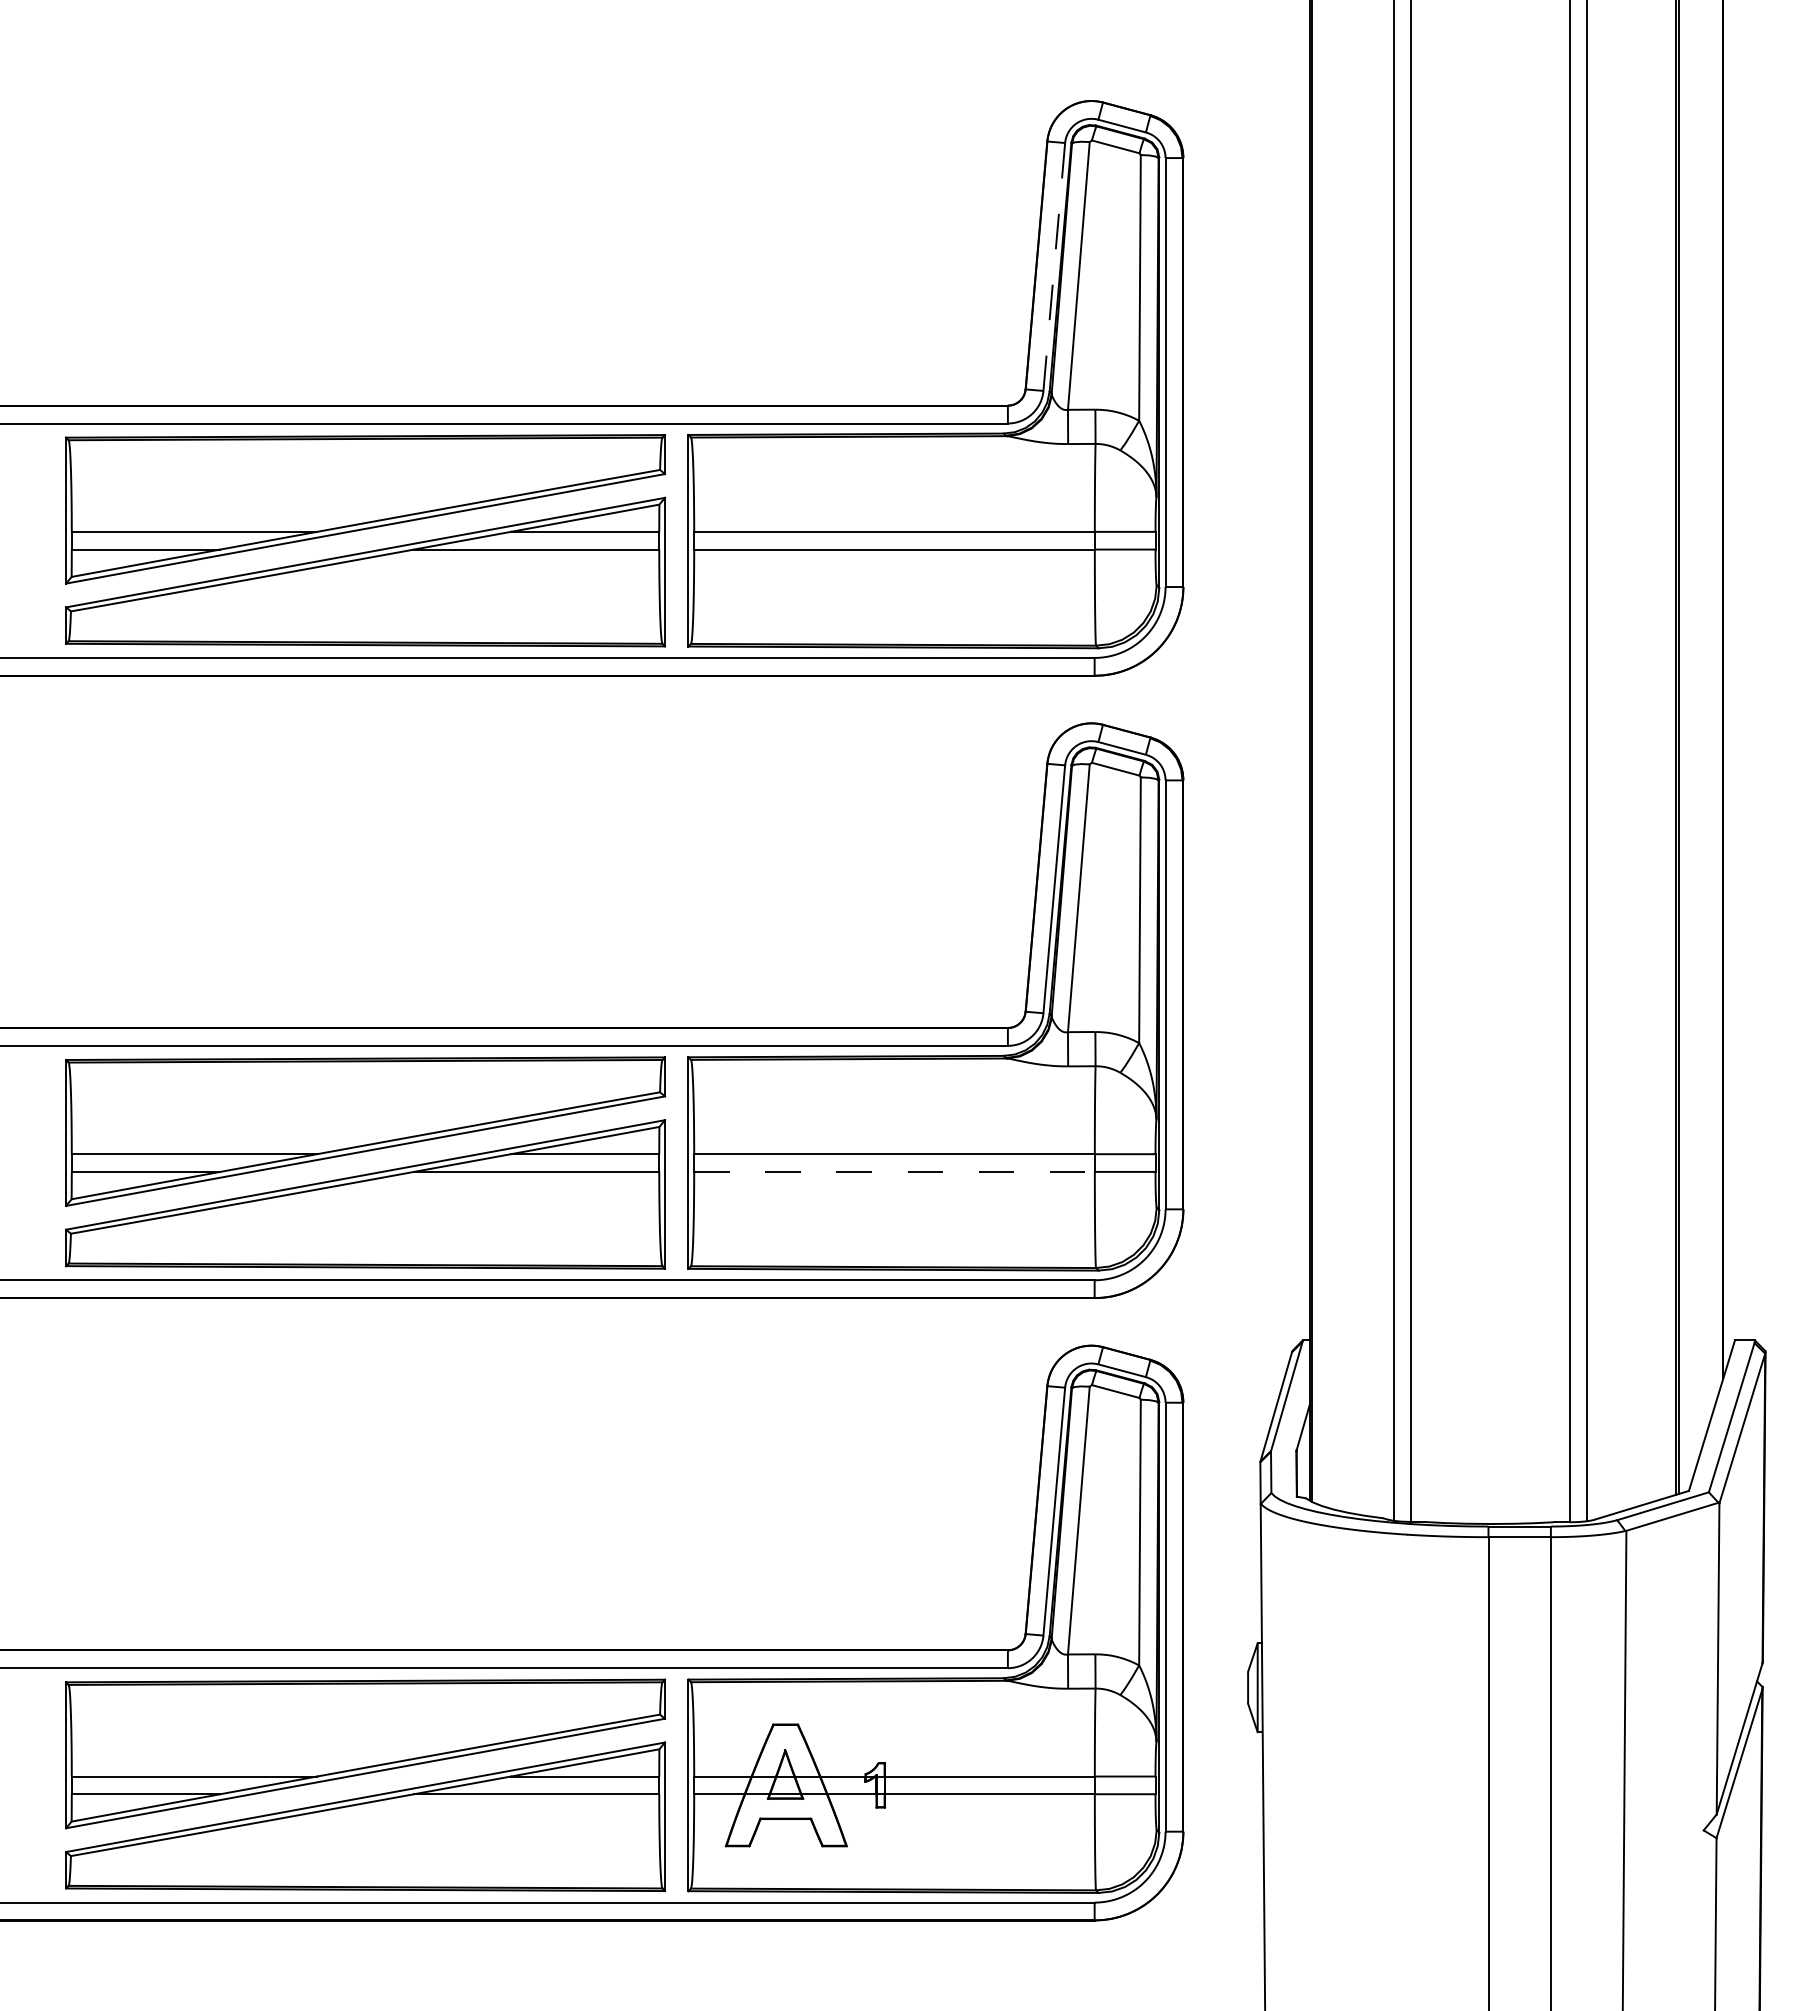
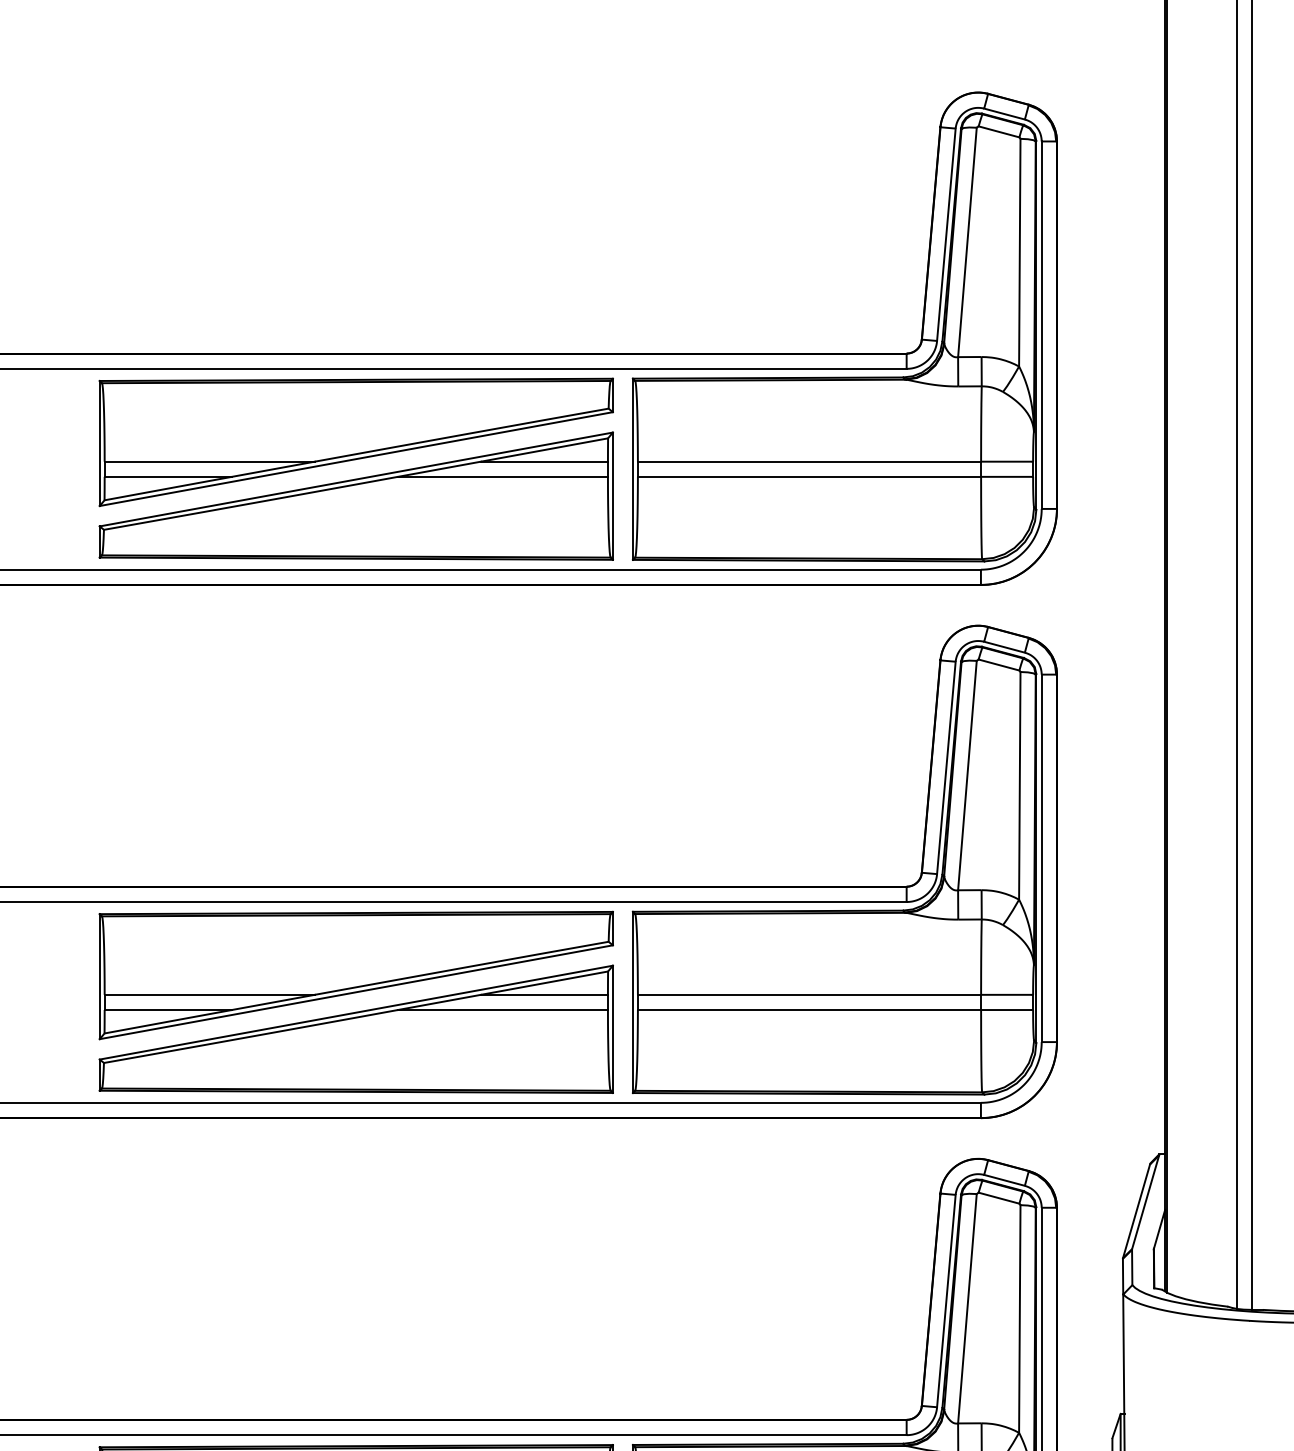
line: (1054, 267) -> (946, 235), dashed -> solid
line: (895, 1171) -> (810, 1009), dashed -> solid

